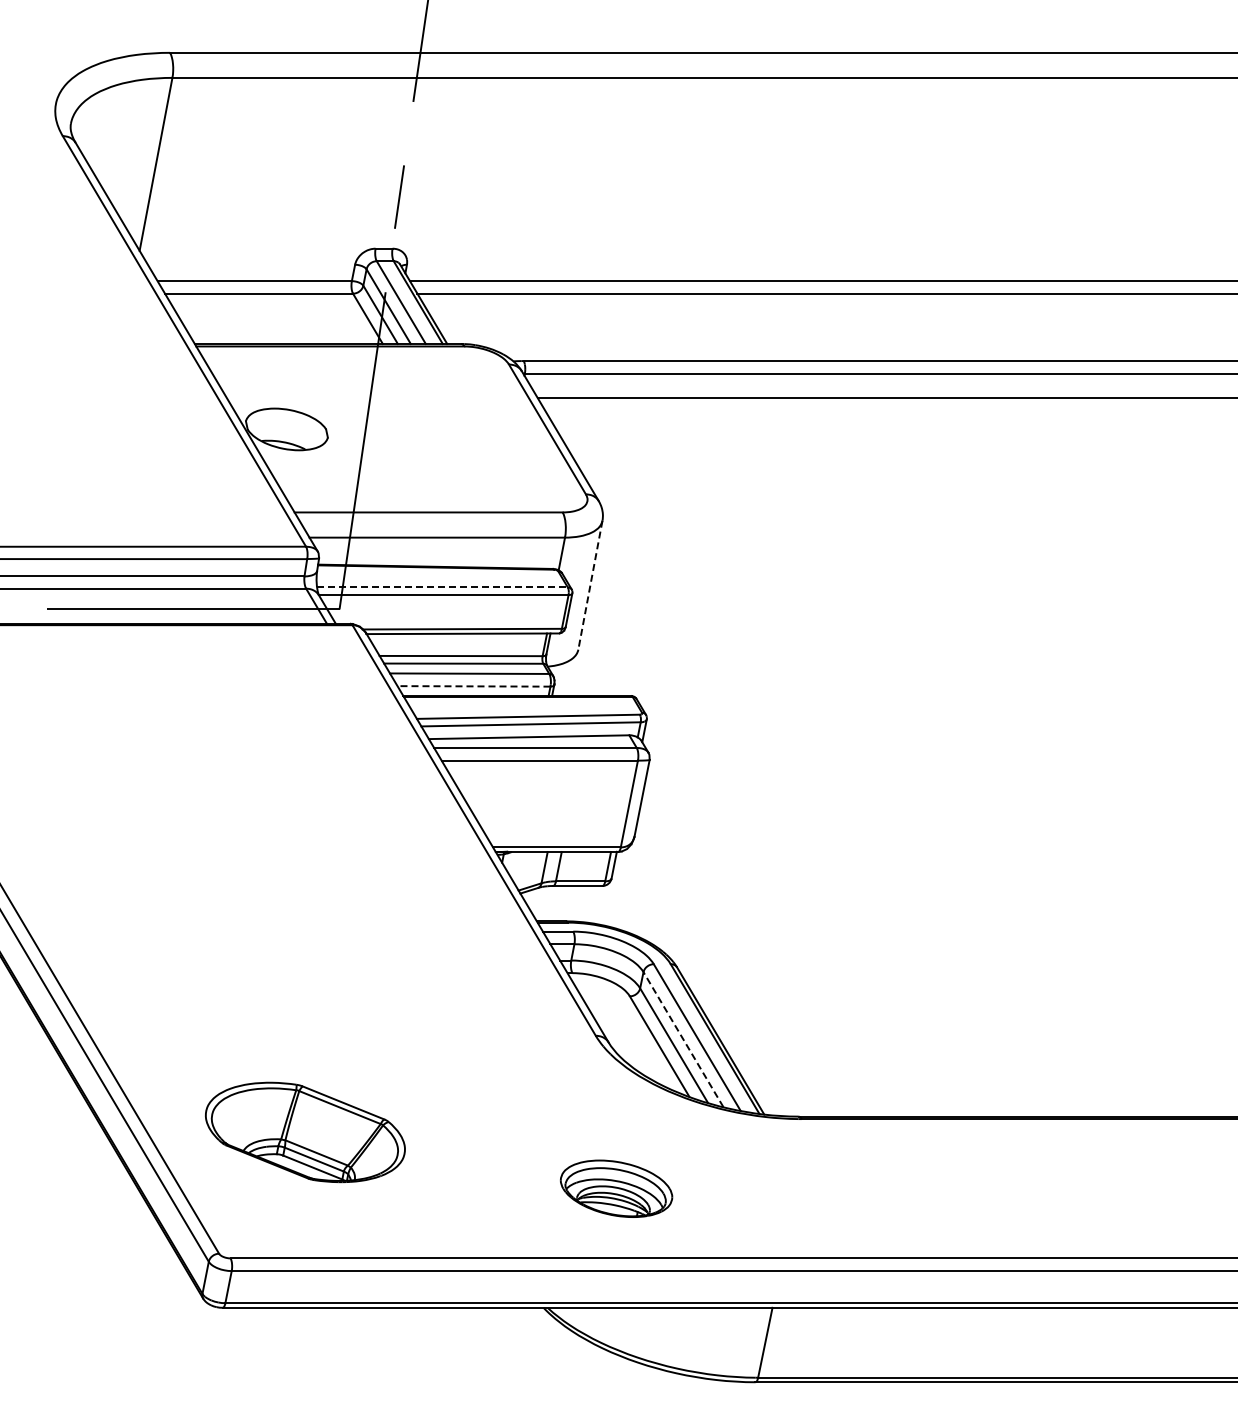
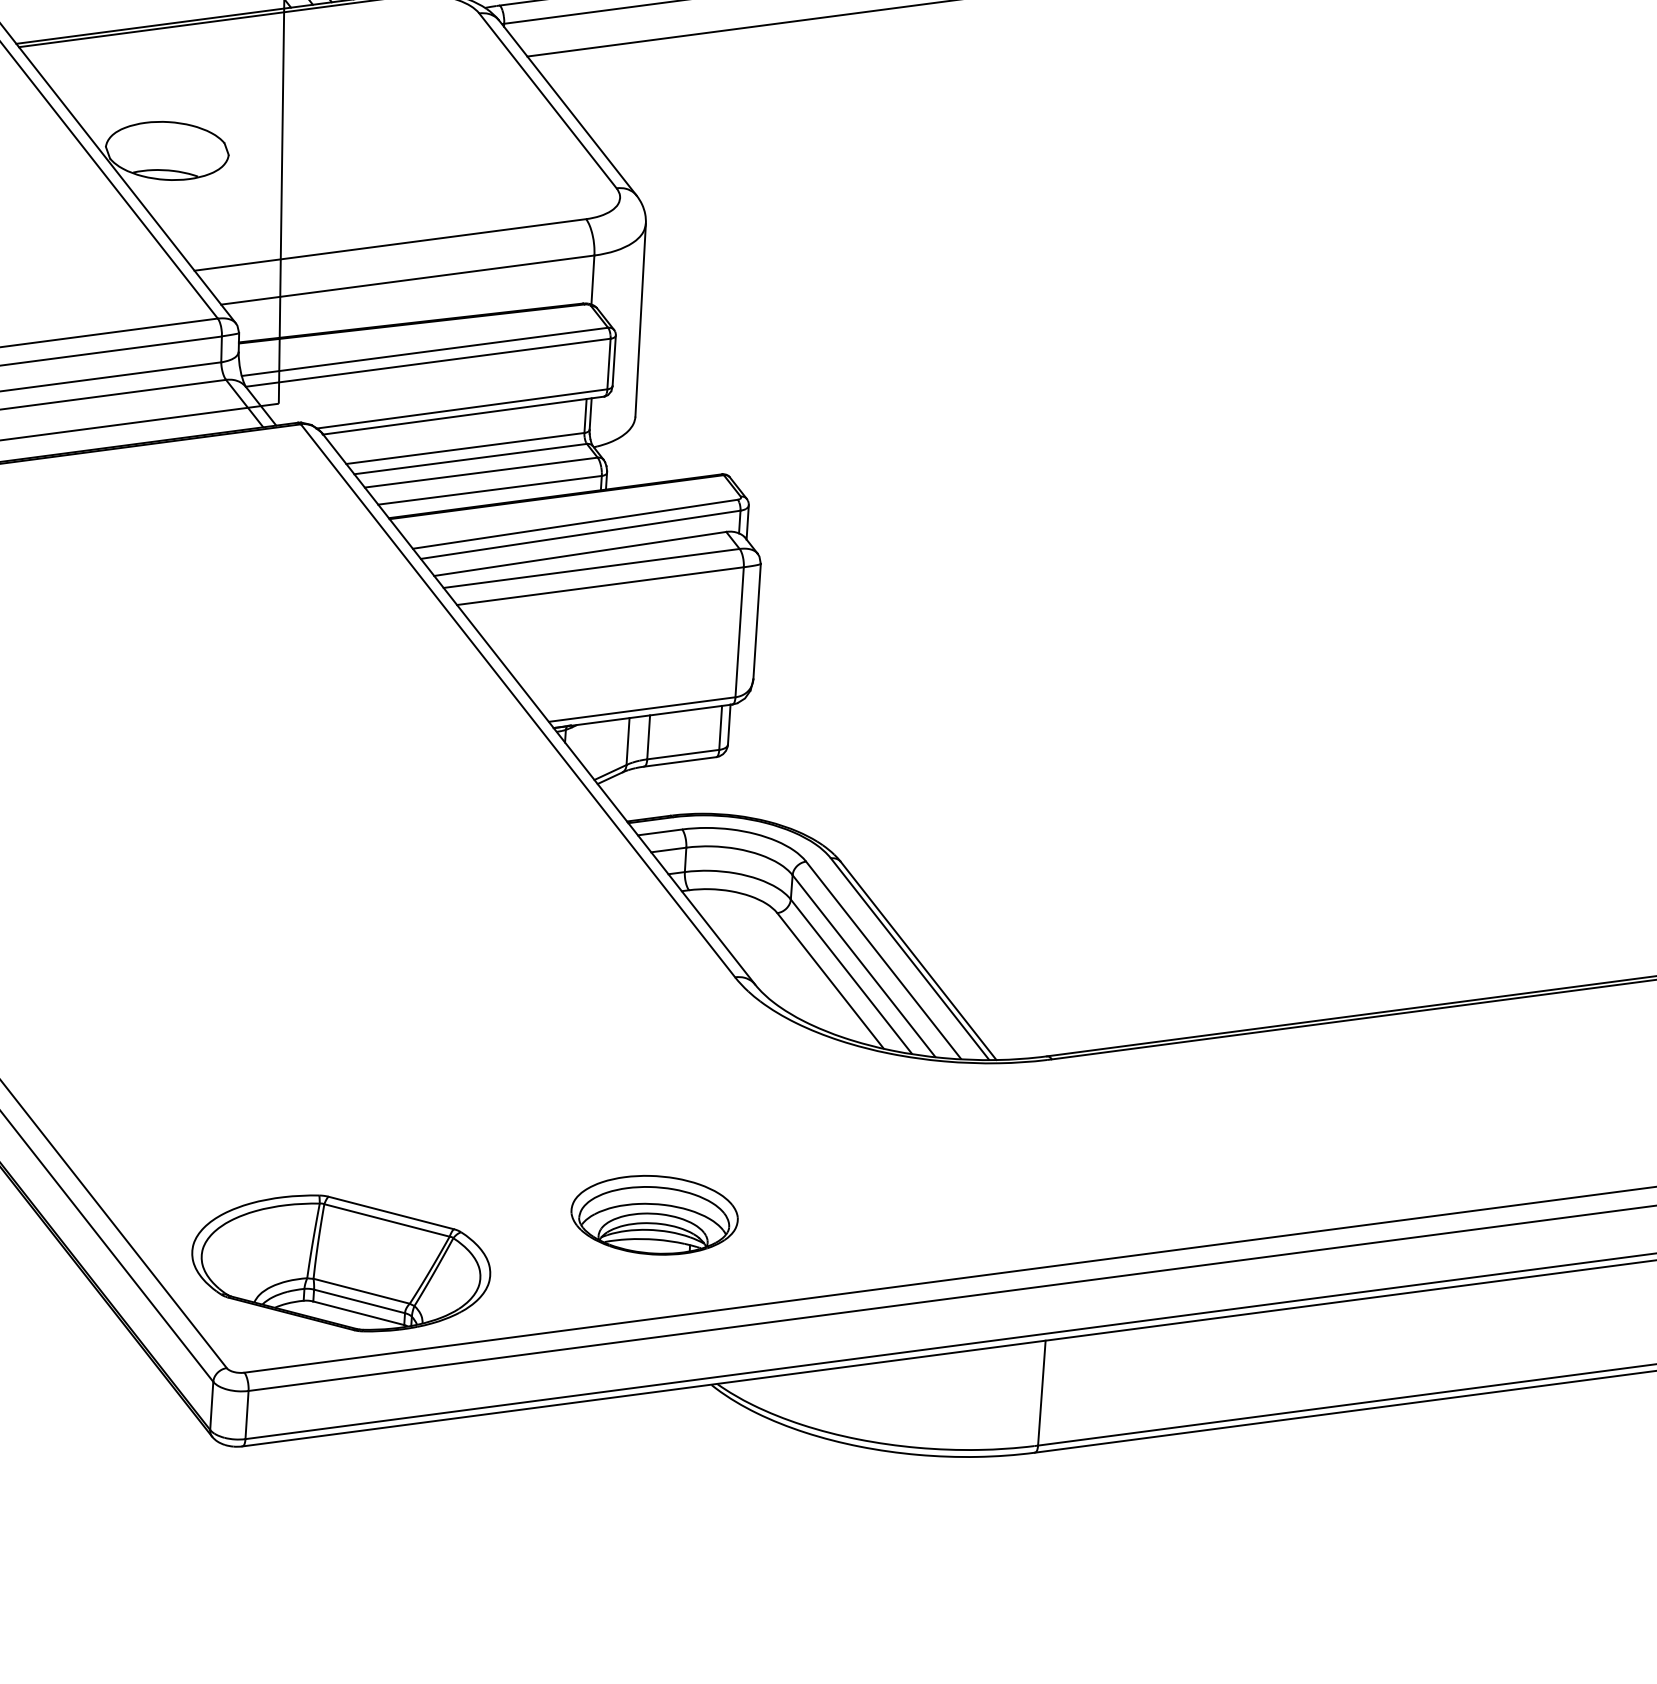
line: (590, 585) -> (640, 320), dashed -> solid
line: (442, 587) -> (424, 351), dashed -> solid
line: (473, 686) -> (489, 490), dashed -> solid
line: (683, 1039) -> (863, 965), dashed -> solid
part: (305, 1132) -> (341, 1263), moved
part: (616, 1188) -> (654, 1214), moved

